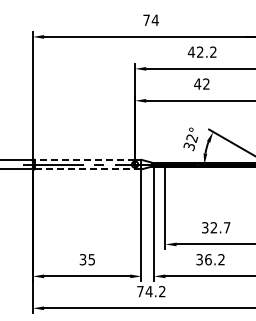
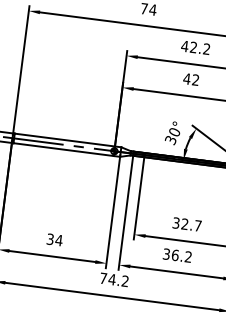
text: (192, 138) -> (174, 132), 32° -> 30°
line: (84, 159) -> (64, 139), dashed -> solid
line: (85, 169) -> (64, 149), dashed -> solid
text: (91, 259) -> (58, 240), 35 -> 34

